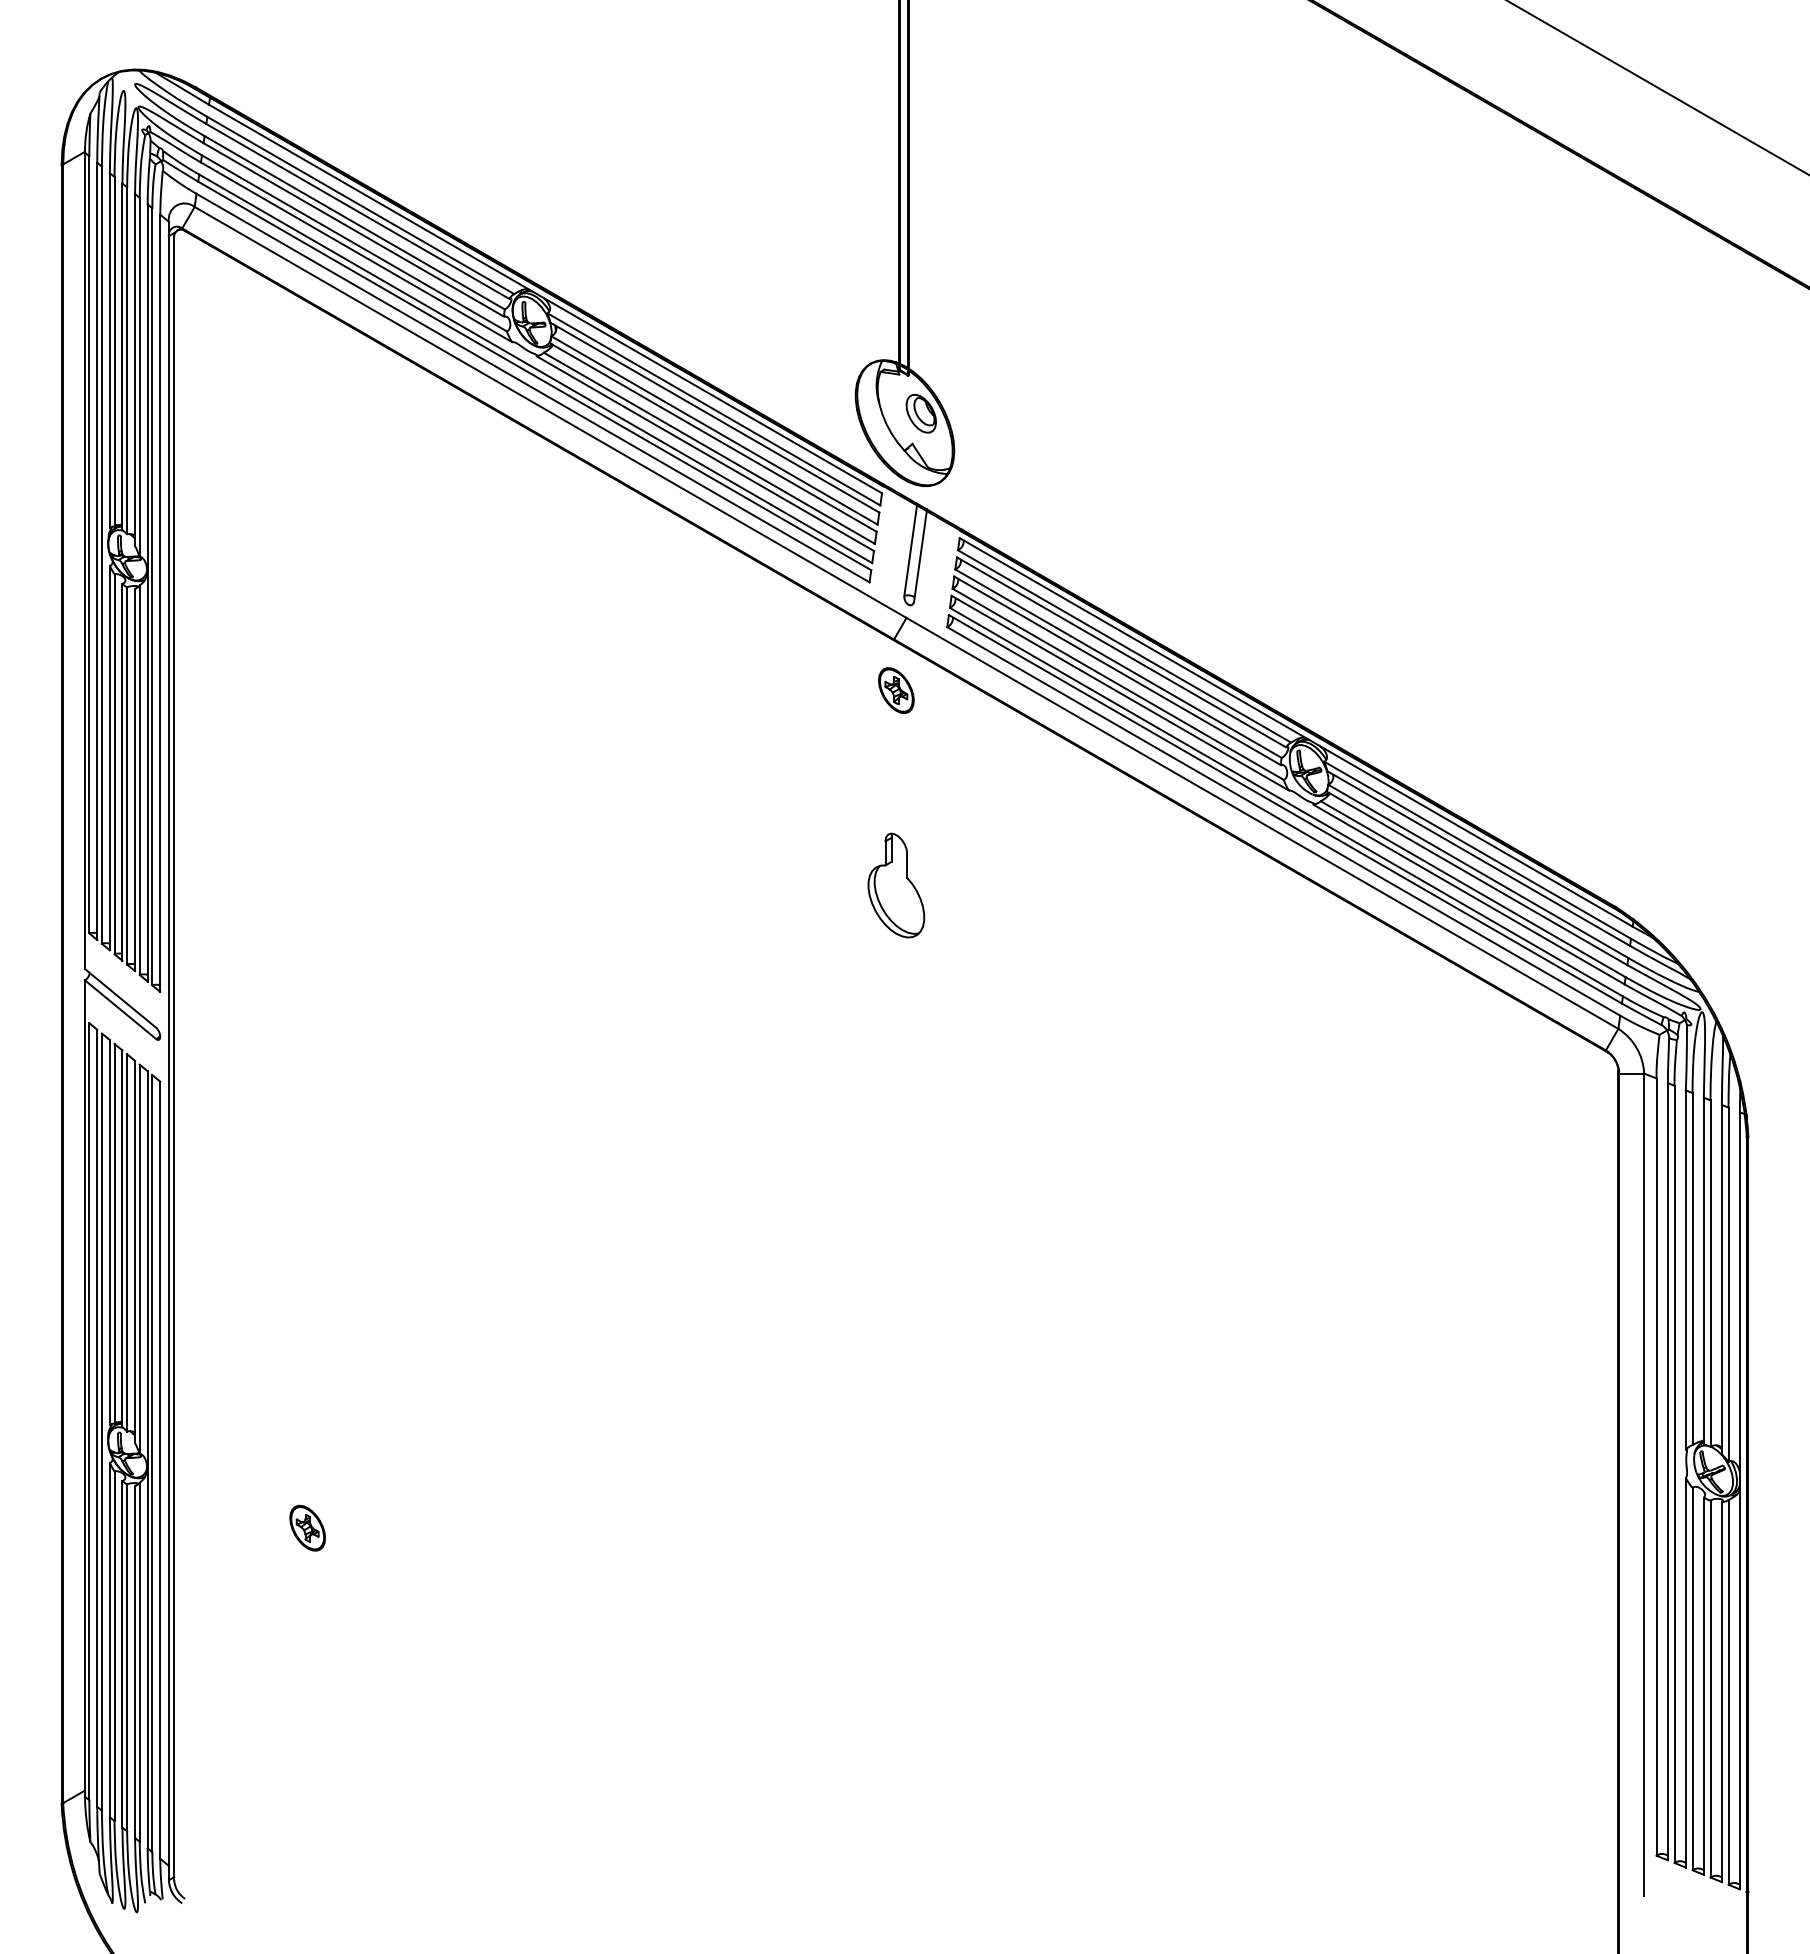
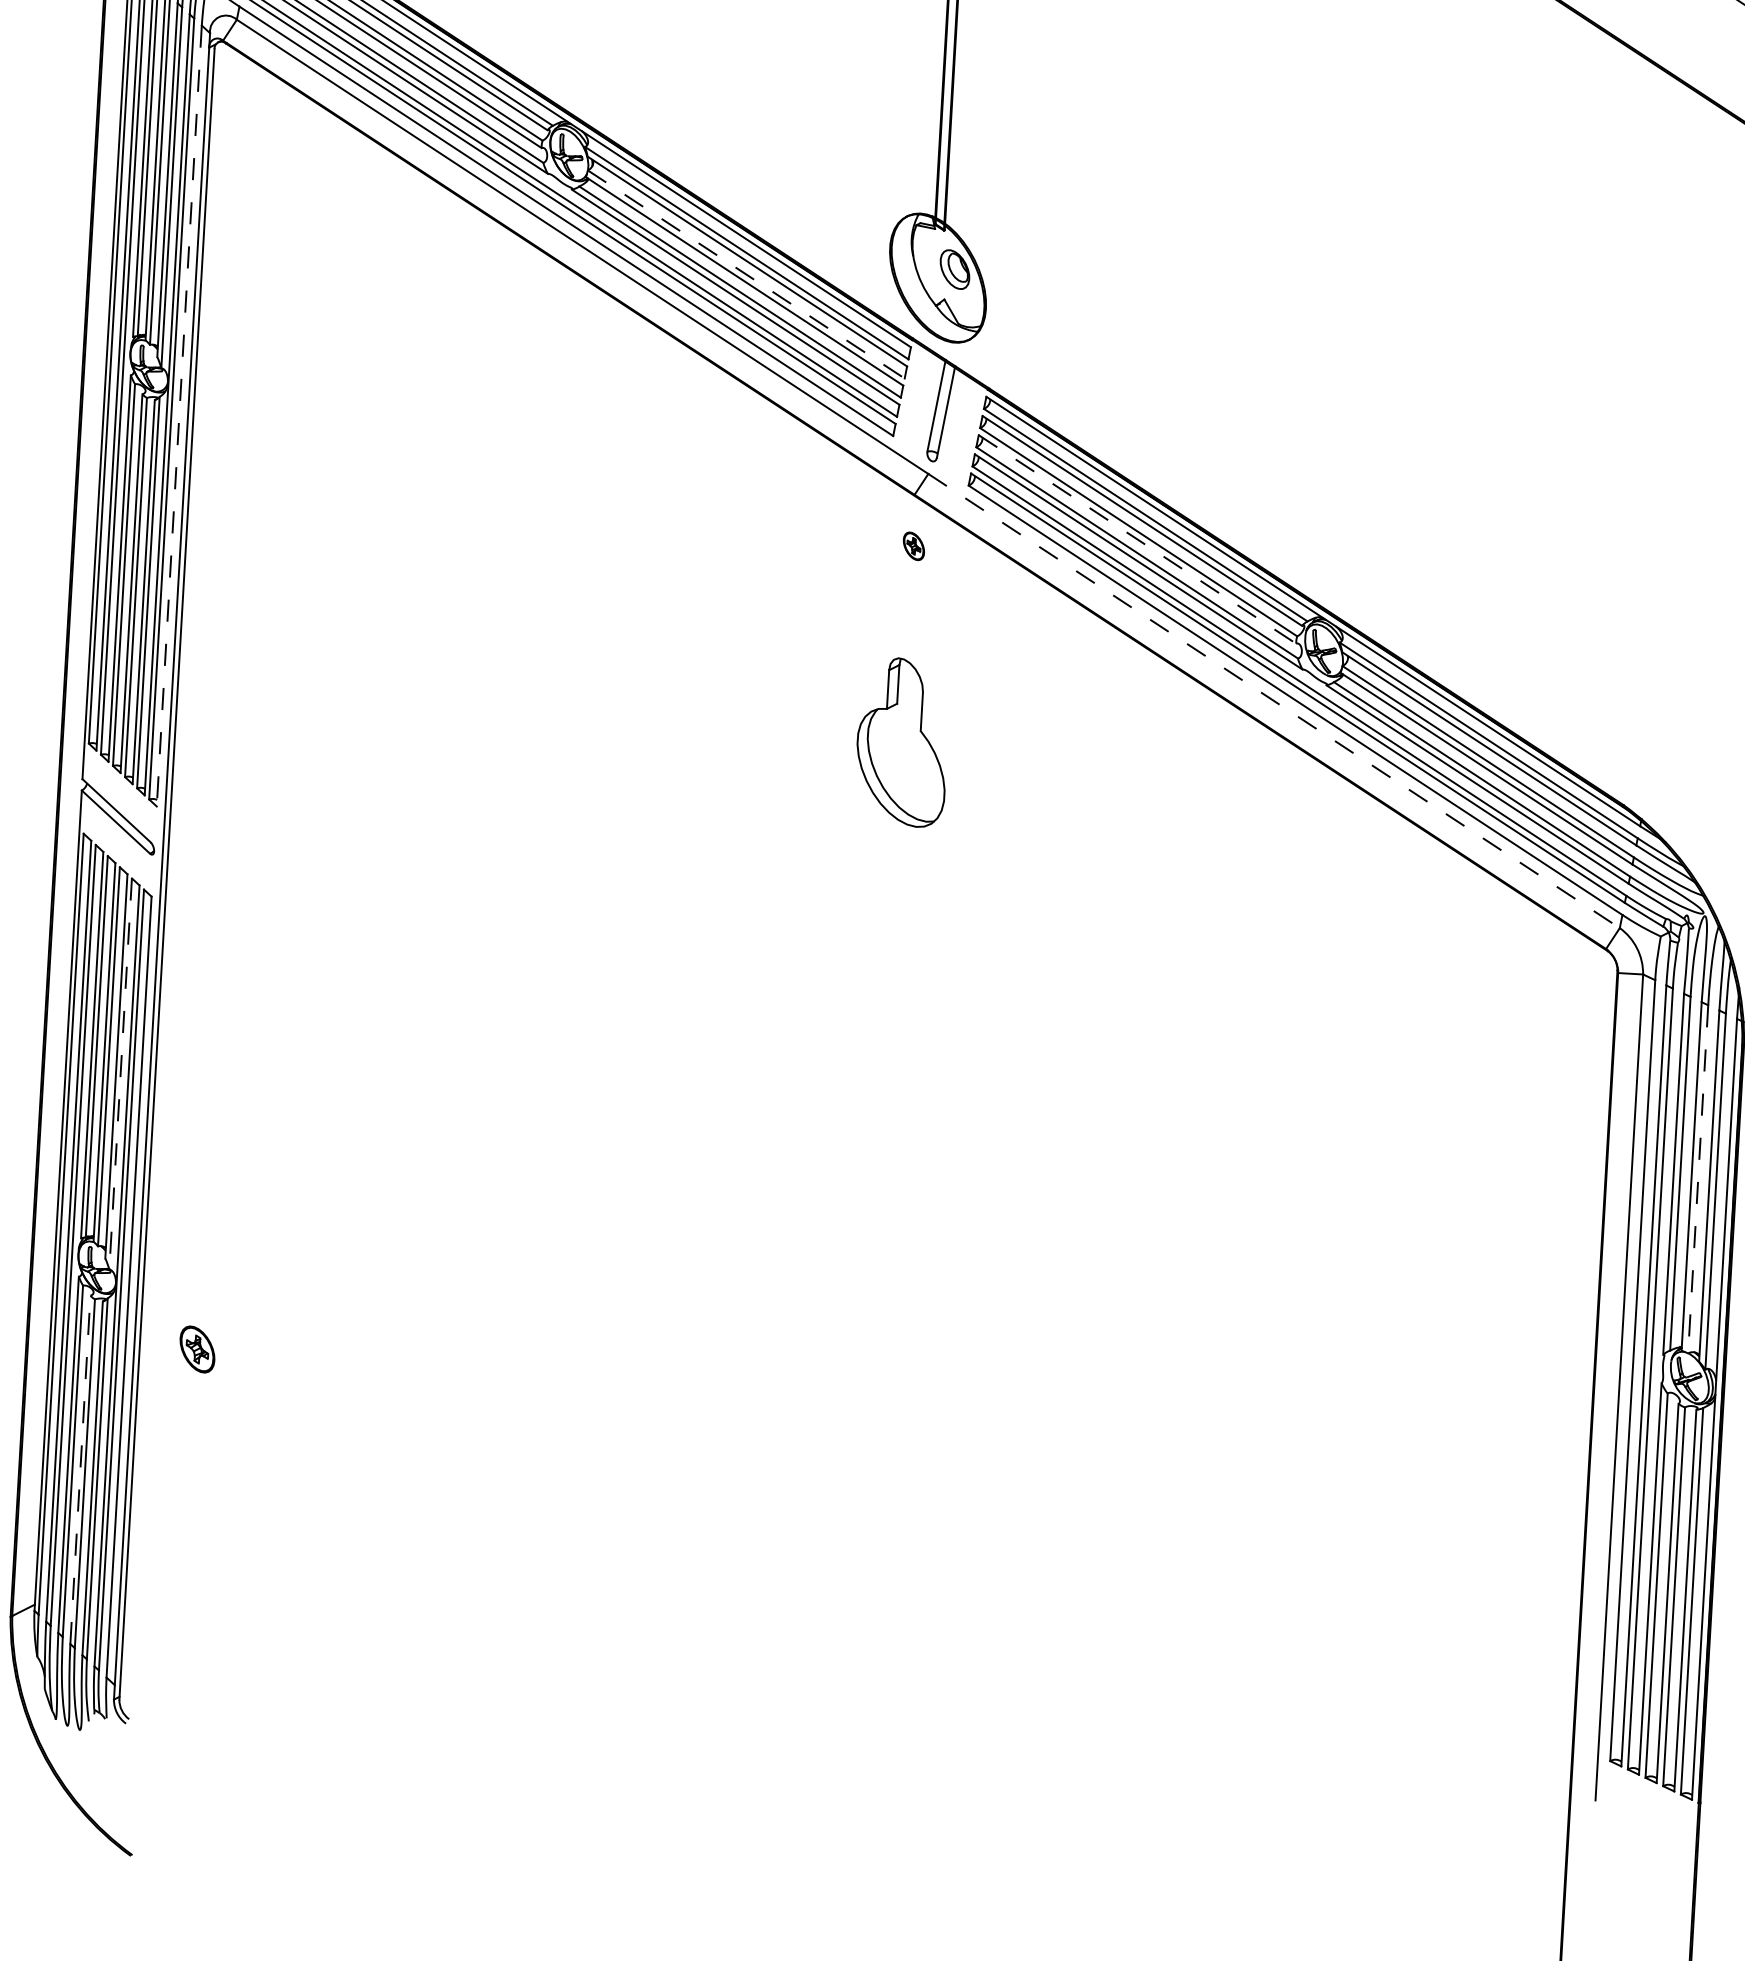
line: (714, 430) -> (746, 274), solid -> dashed
line: (160, 603) -> (179, 416), solid -> dashed
line: (1117, 670) -> (1137, 538), solid -> dashed
part: (896, 690) -> (914, 546), size x0.6
line: (1262, 823) -> (1274, 701), solid -> dashed
part: (896, 885) -> (902, 742), size x1.6
line: (139, 1259) -> (120, 1074), solid -> dashed
line: (1710, 1274) -> (1698, 1180), solid -> dashed
part: (307, 1527) -> (197, 1348), moved
line: (122, 1653) -> (80, 1469), solid -> dashed

